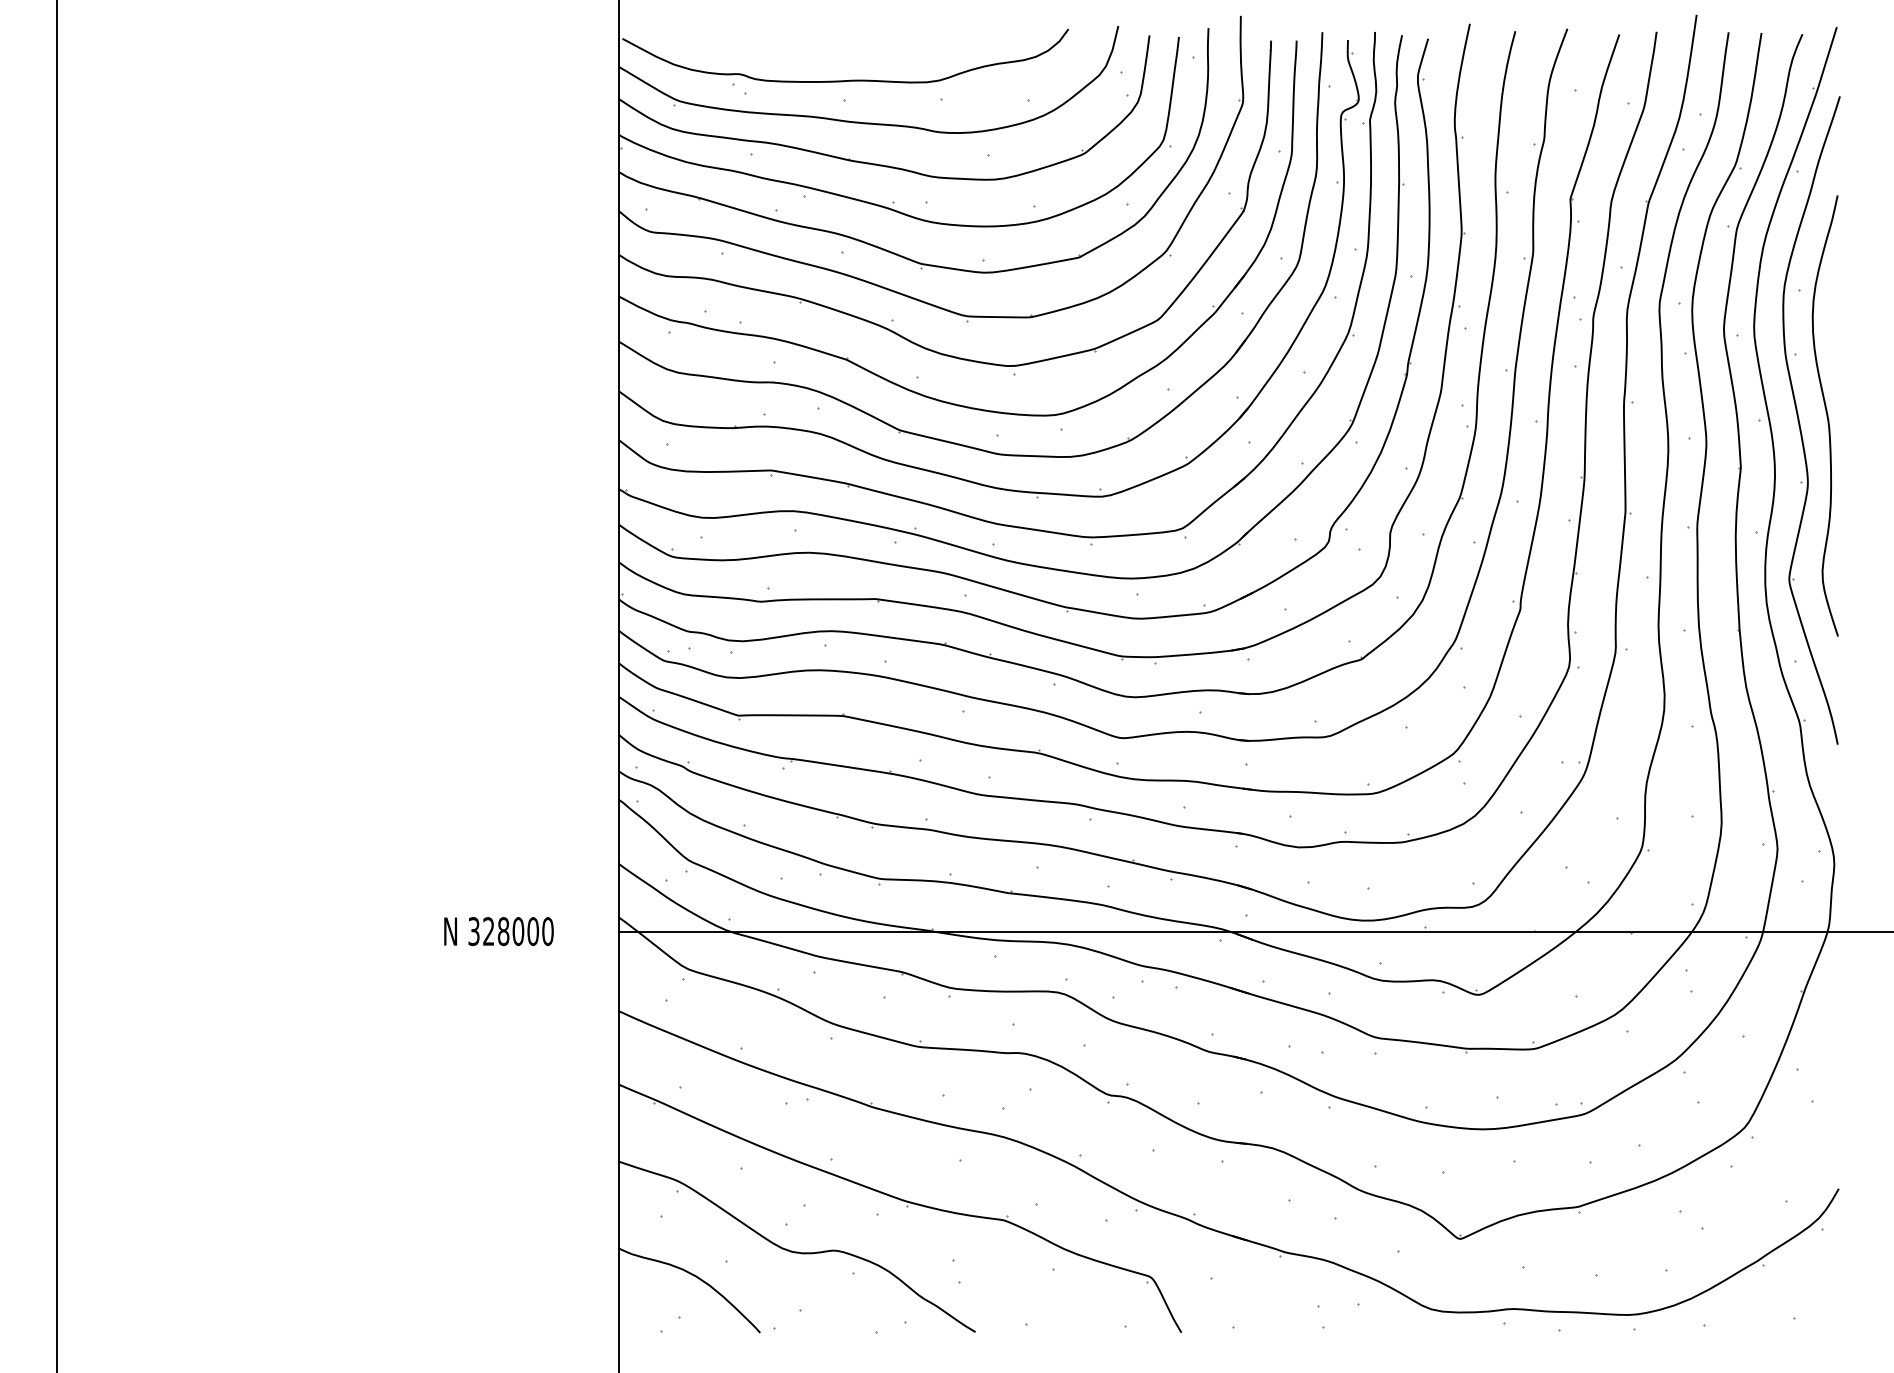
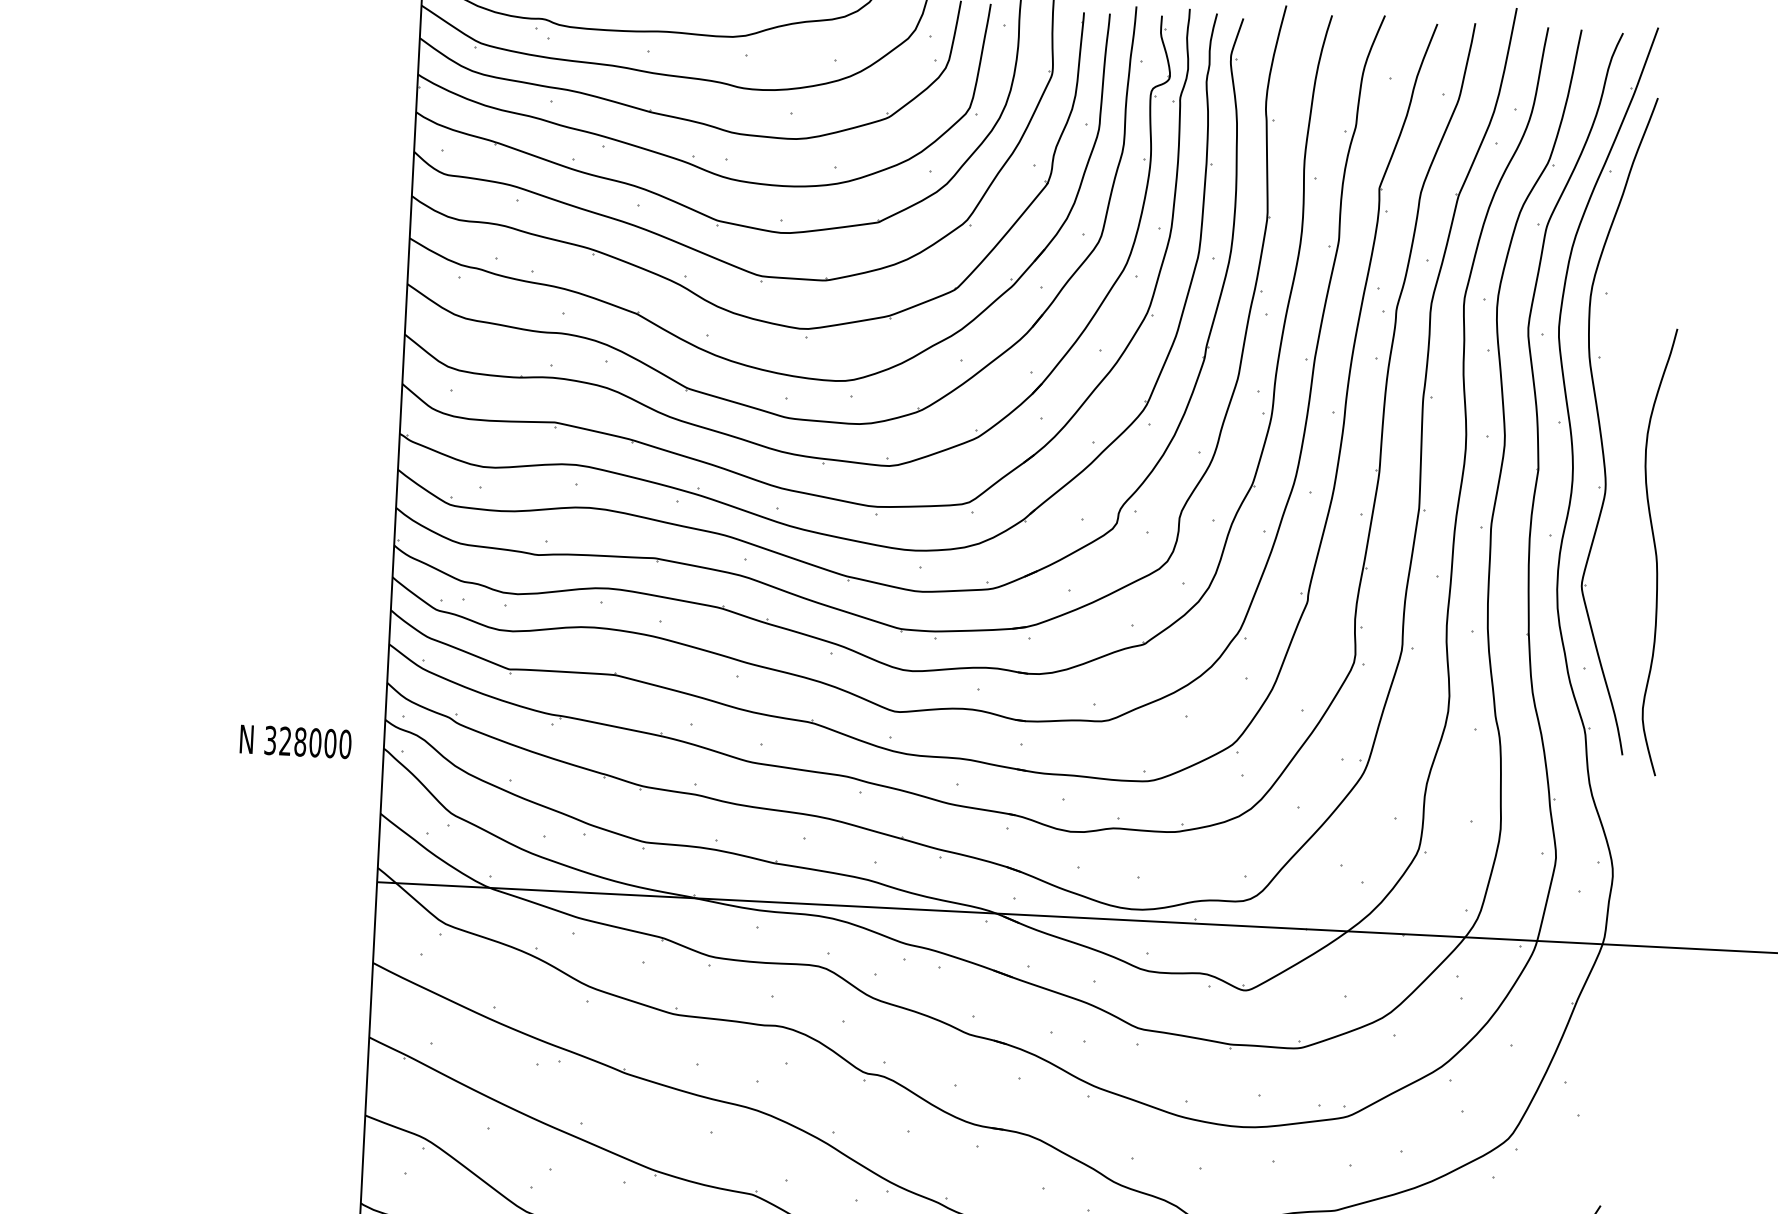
curve: (1826, 415) -> (1654, 551), moved
text: (498, 931) -> (295, 741), moved

